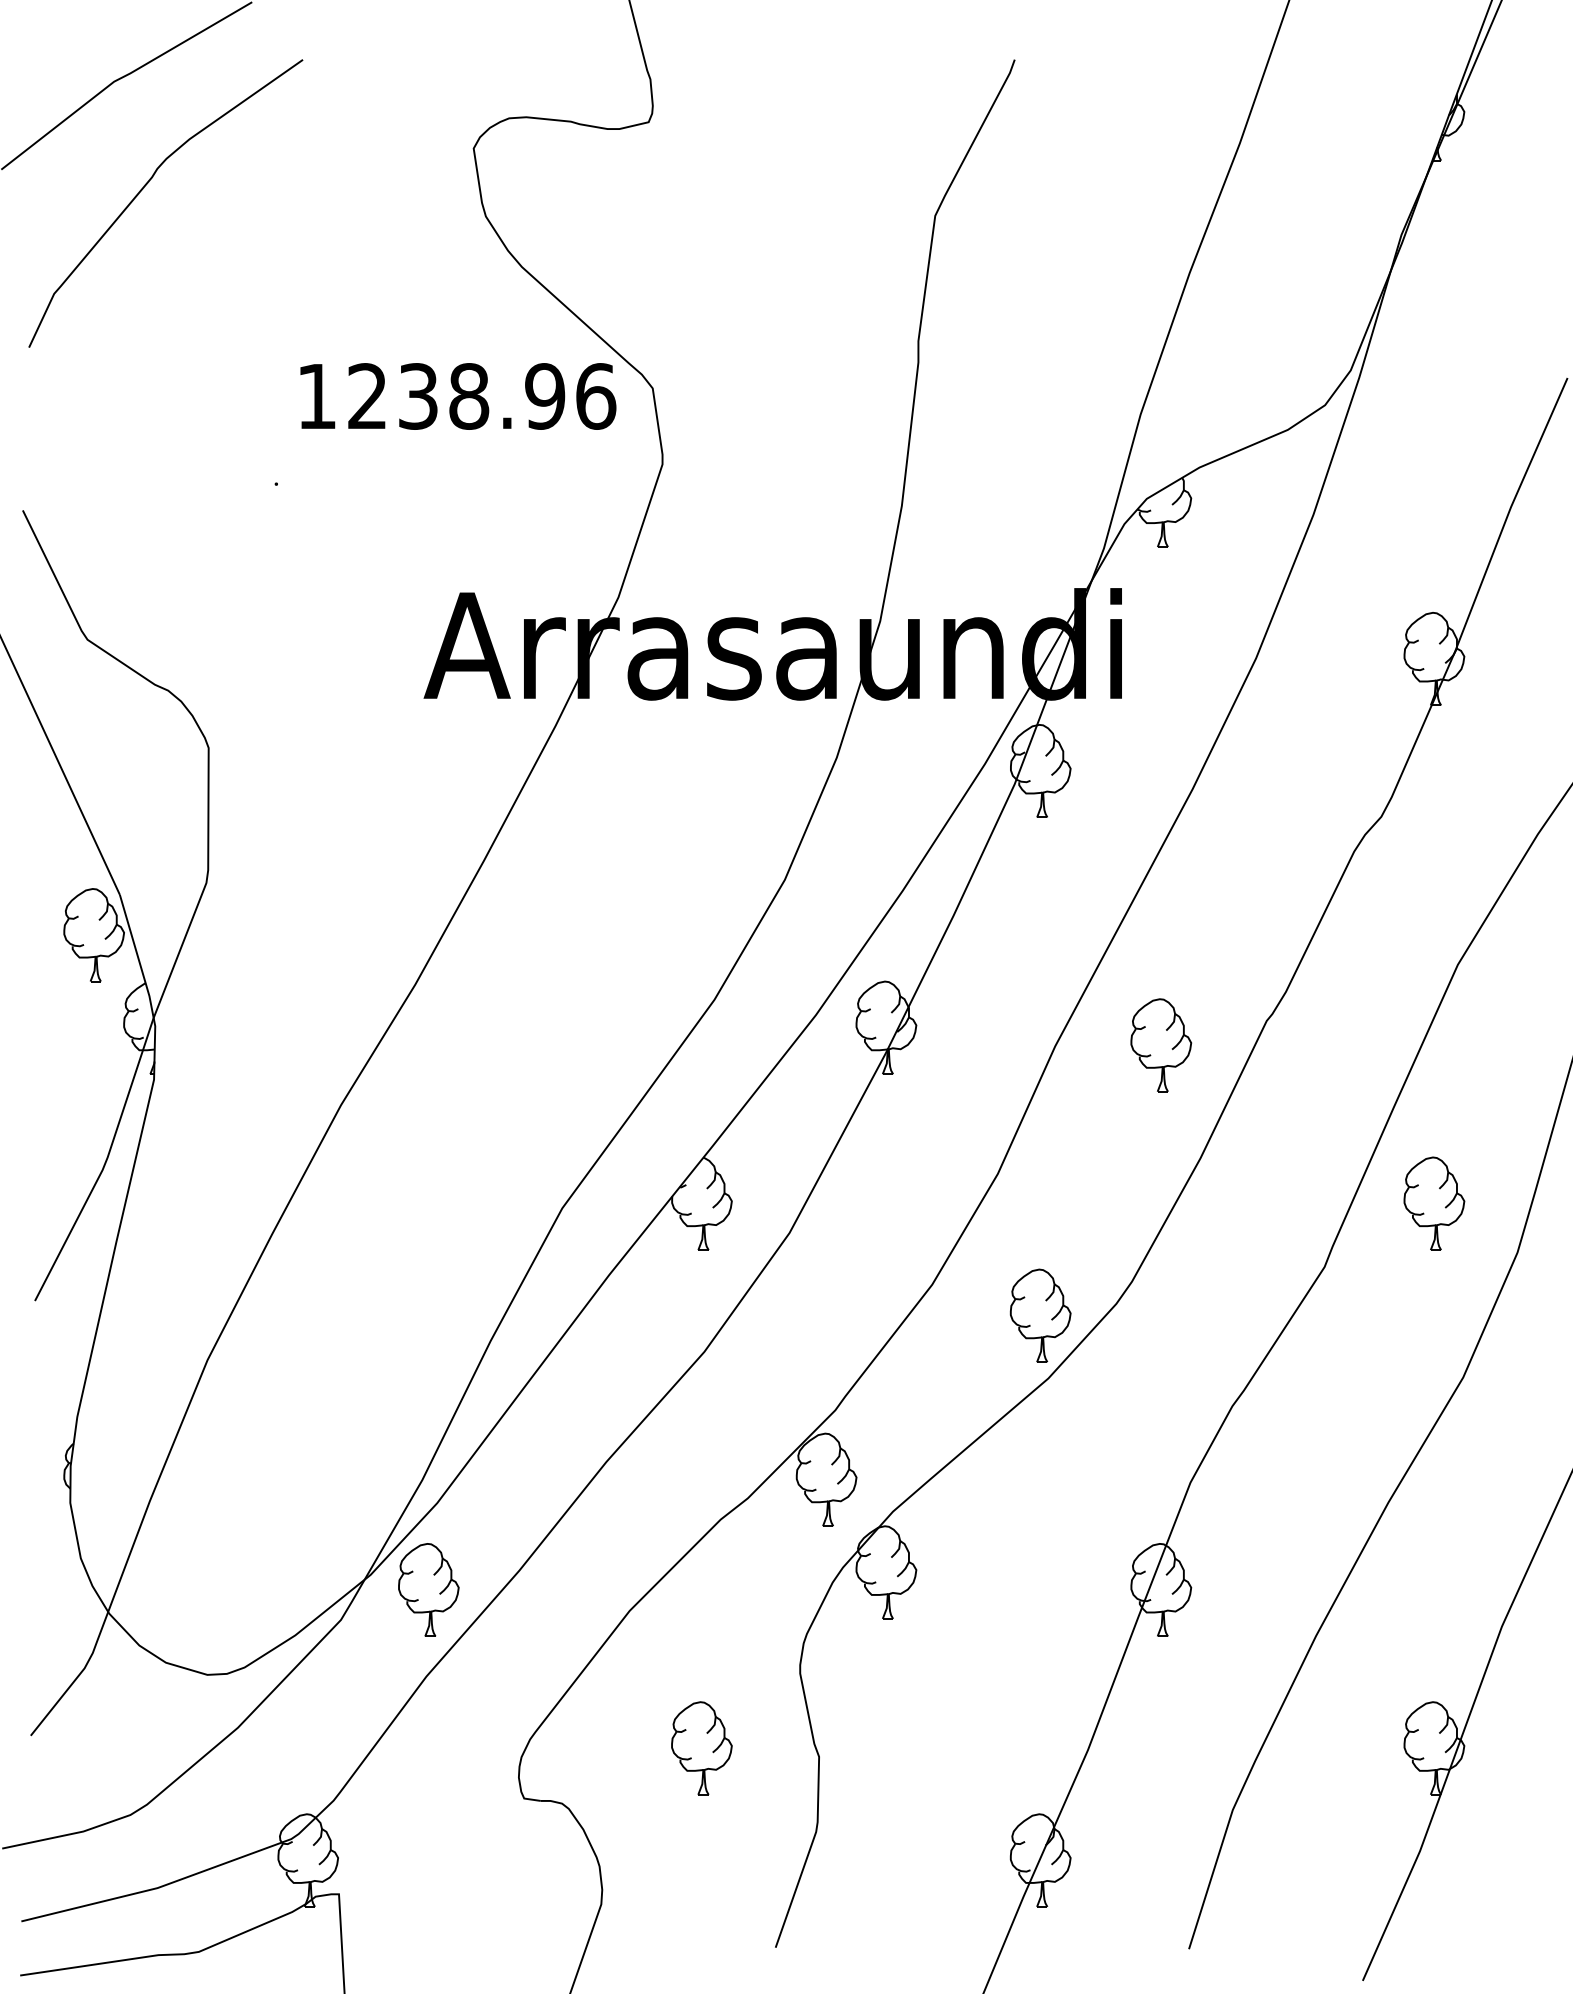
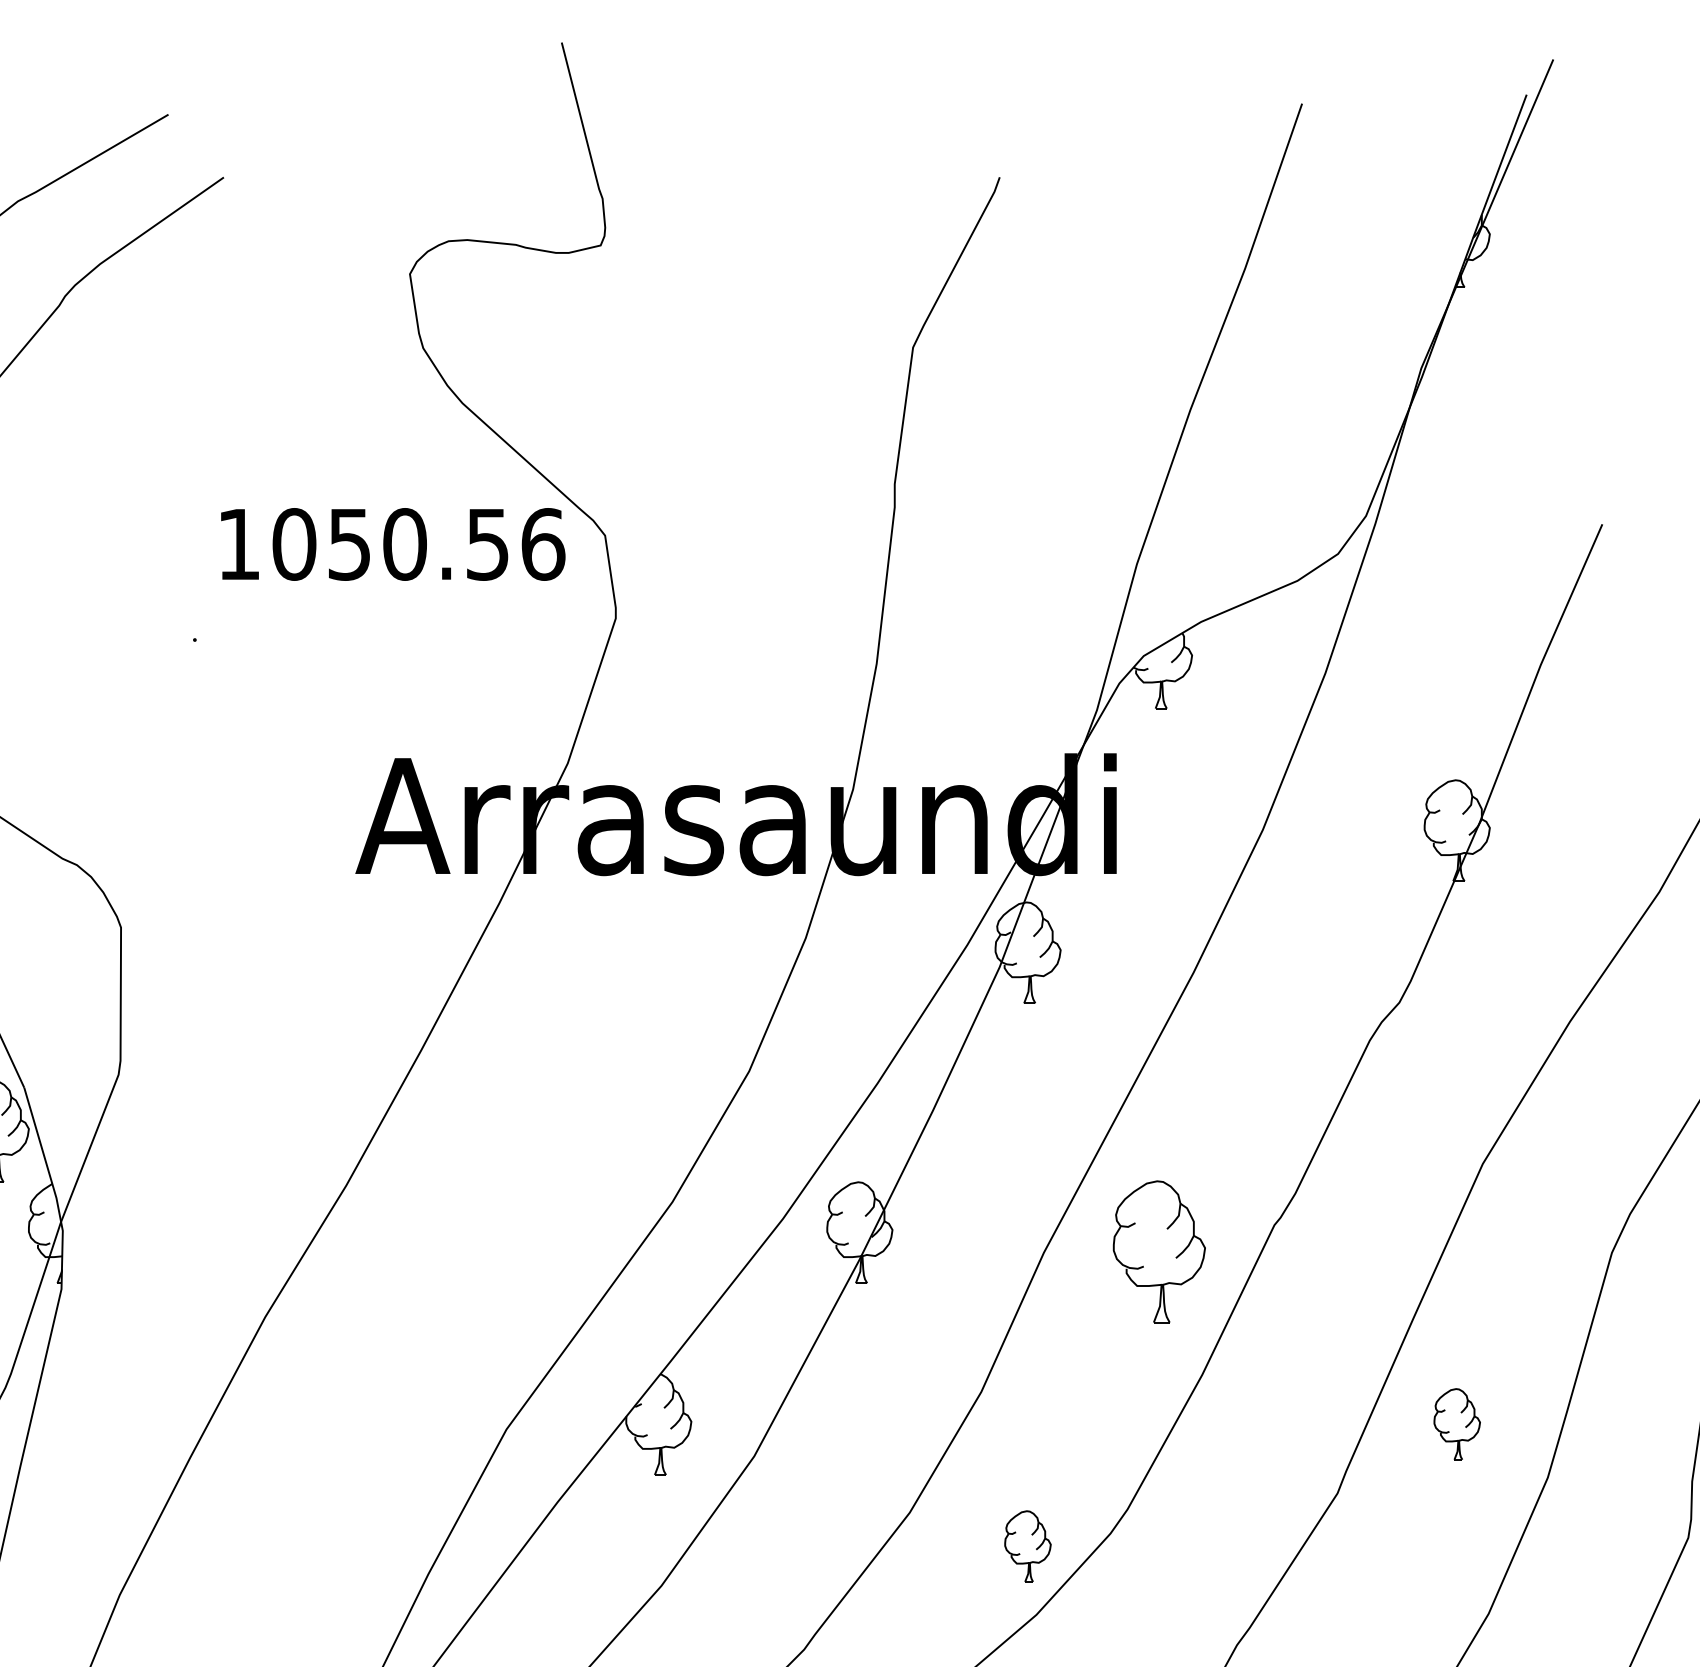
text: (456, 396) -> (391, 544), 1238.96 -> 1050.56
part: (1161, 1045) -> (1159, 1251), size x1.4
part: (1434, 1203) -> (1457, 1424), size x0.7
part: (1040, 1315) -> (1027, 1546), size x0.7

